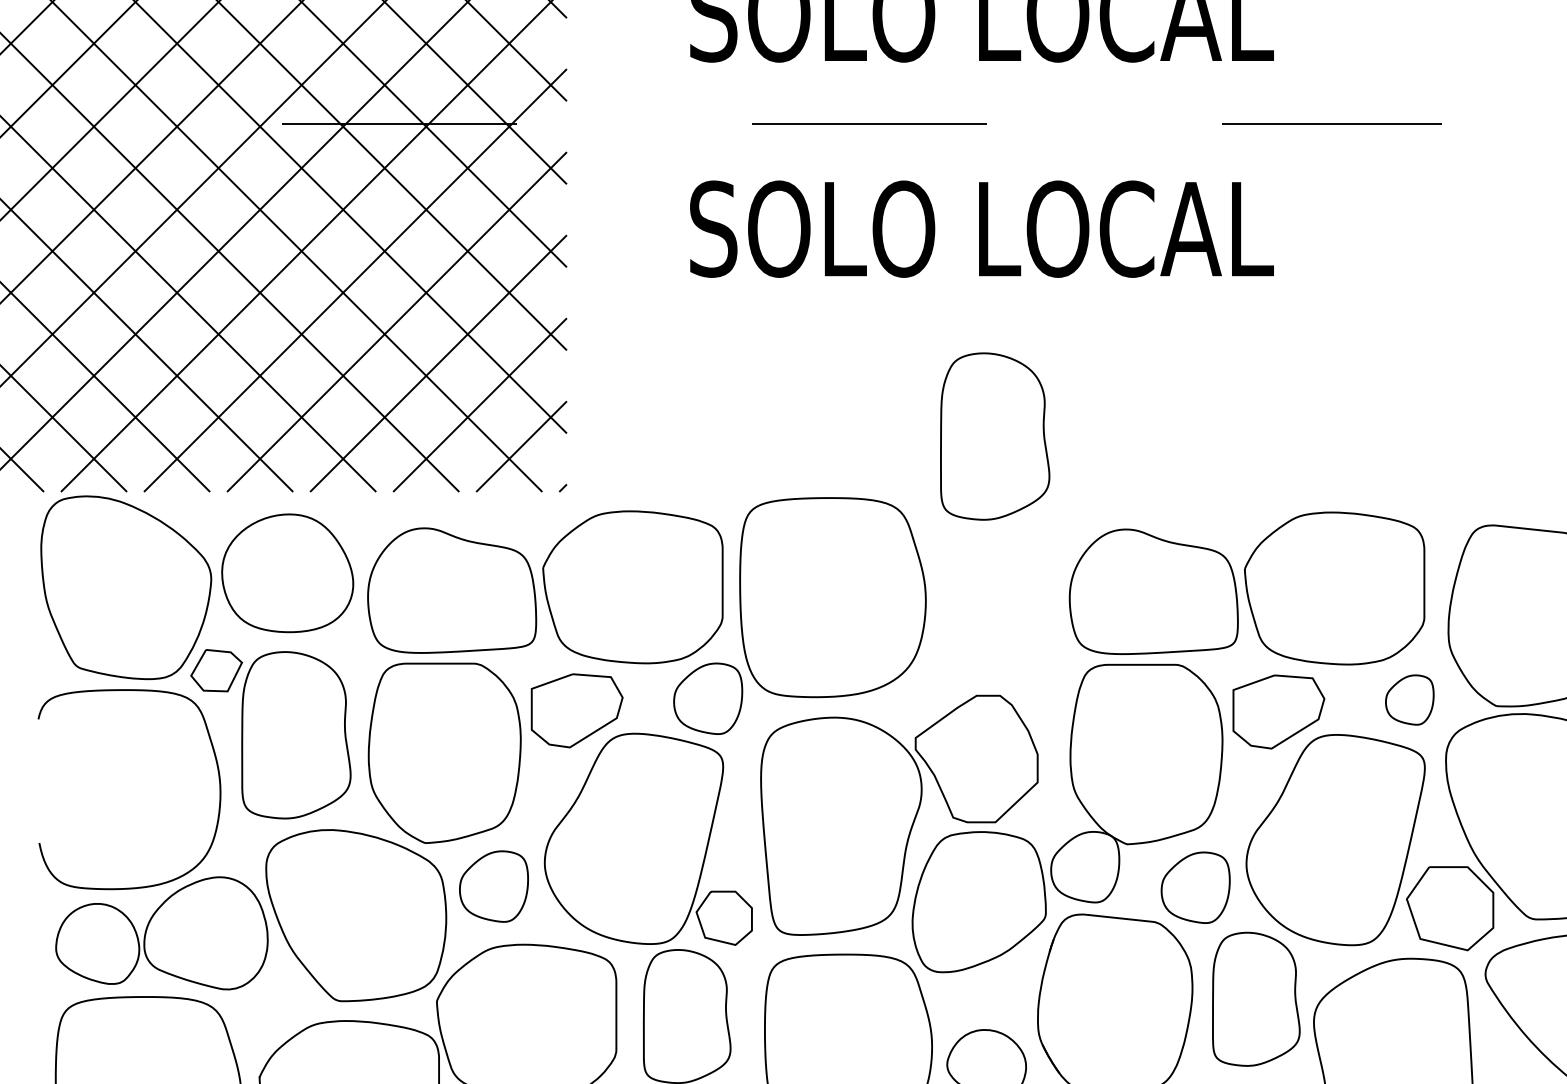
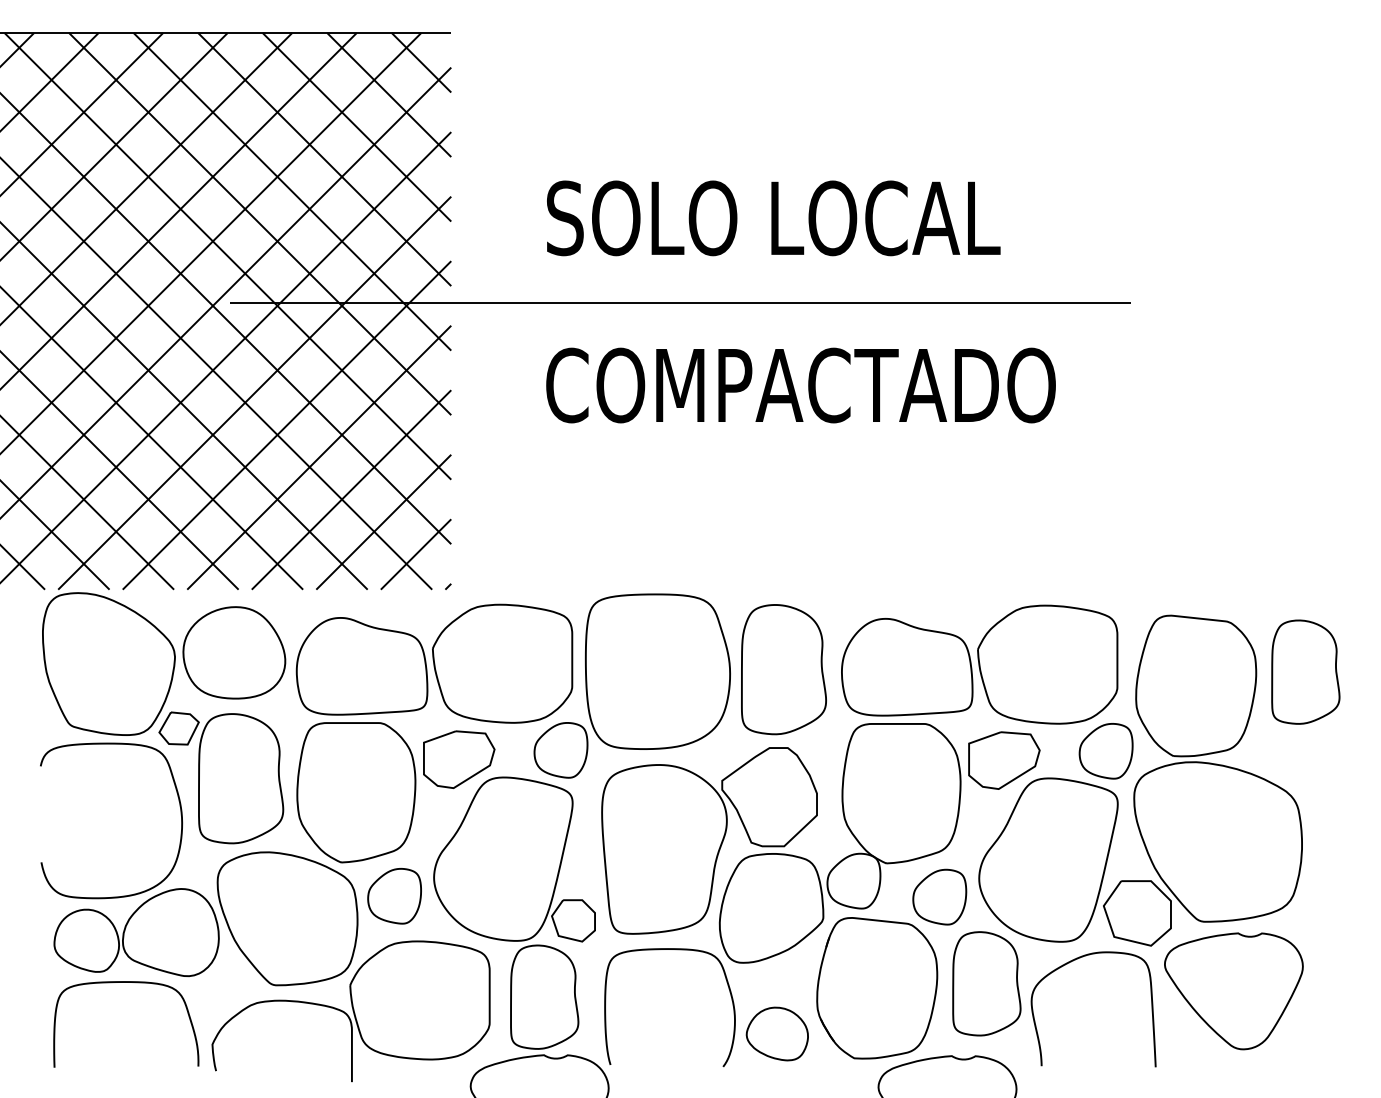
line: (861, 123) -> (680, 303), dashed -> solid
text: (1016, 229) -> (800, 385), SOLO LOCAL -> COMPACTADO
part: (994, 436) -> (783, 669), moved
part: (1409, 700) -> (1105, 751), size x1.43

